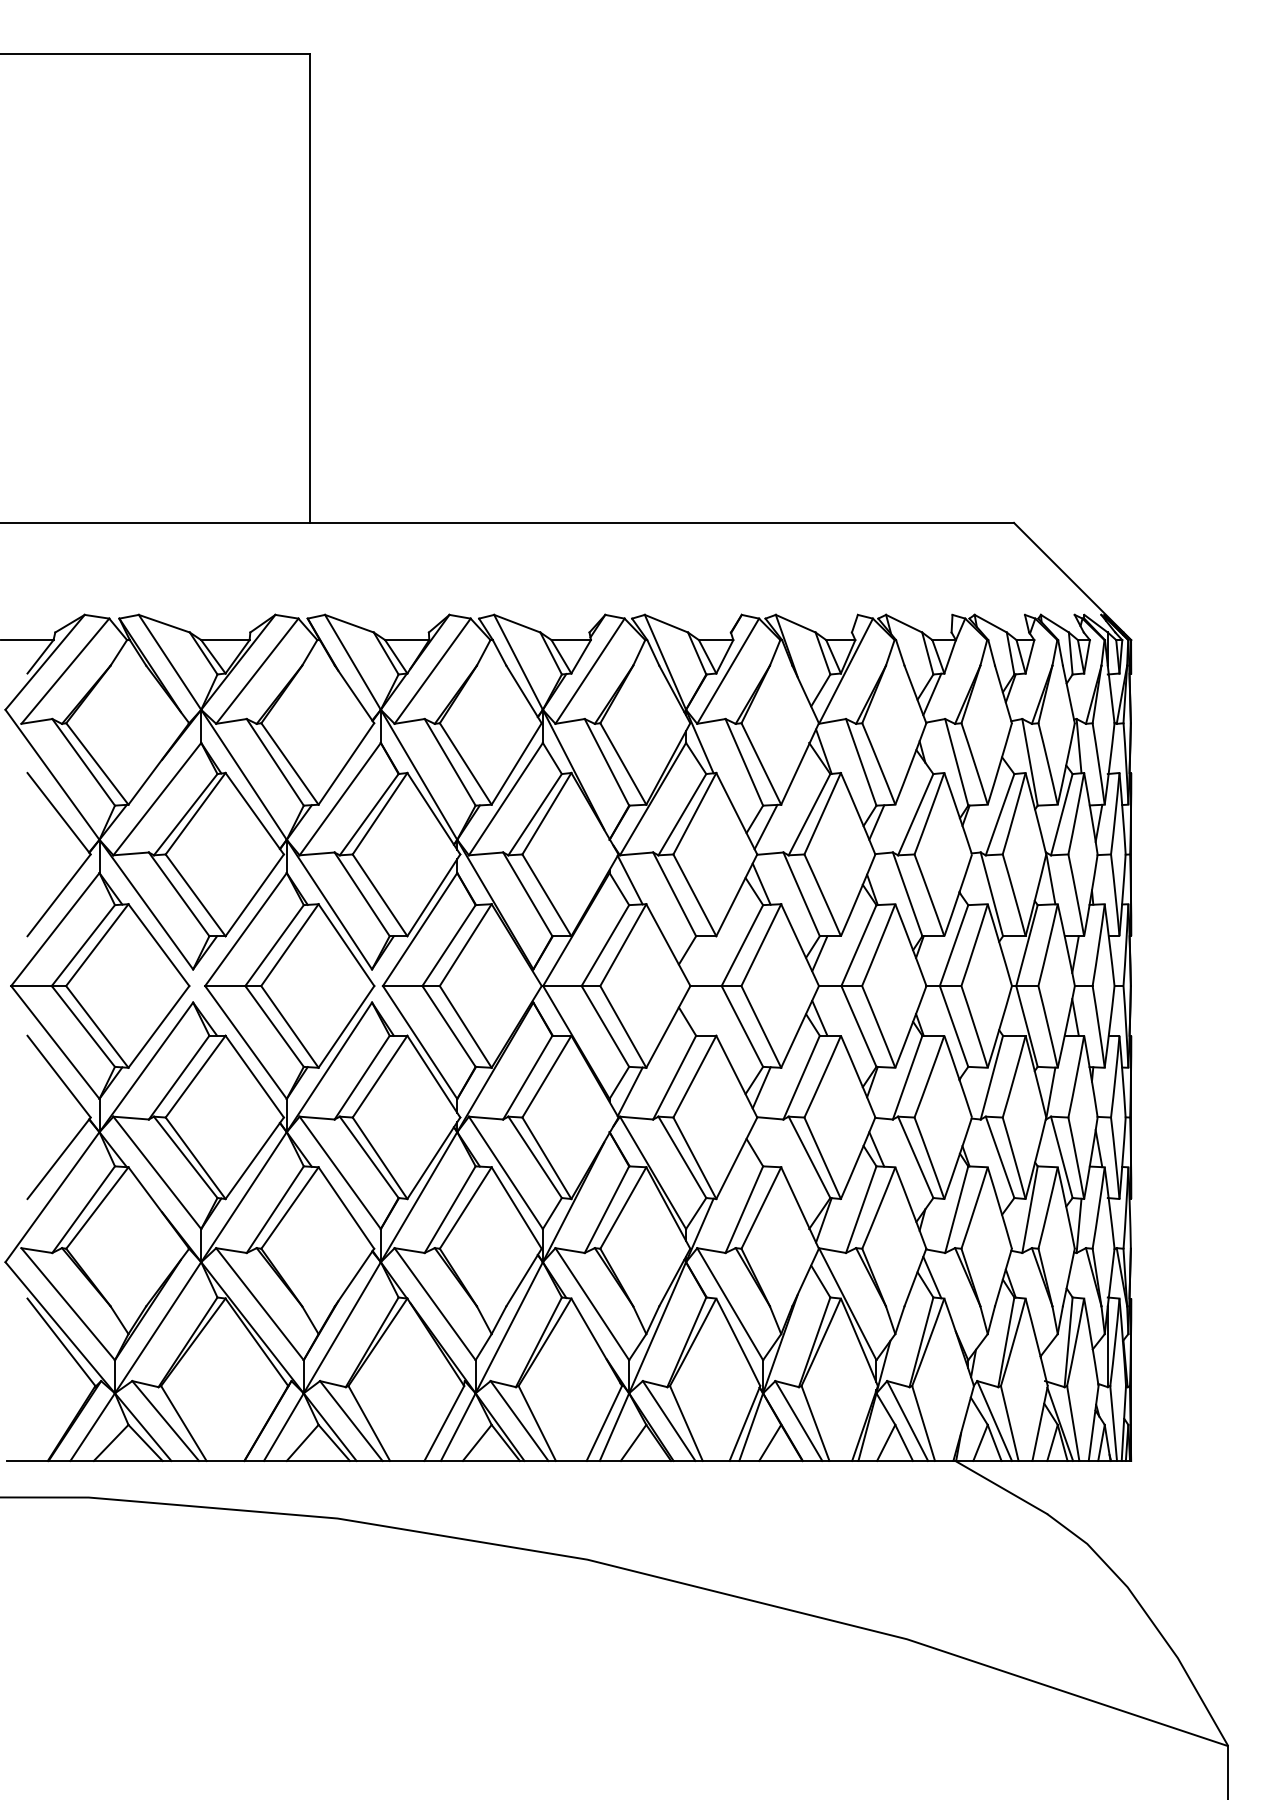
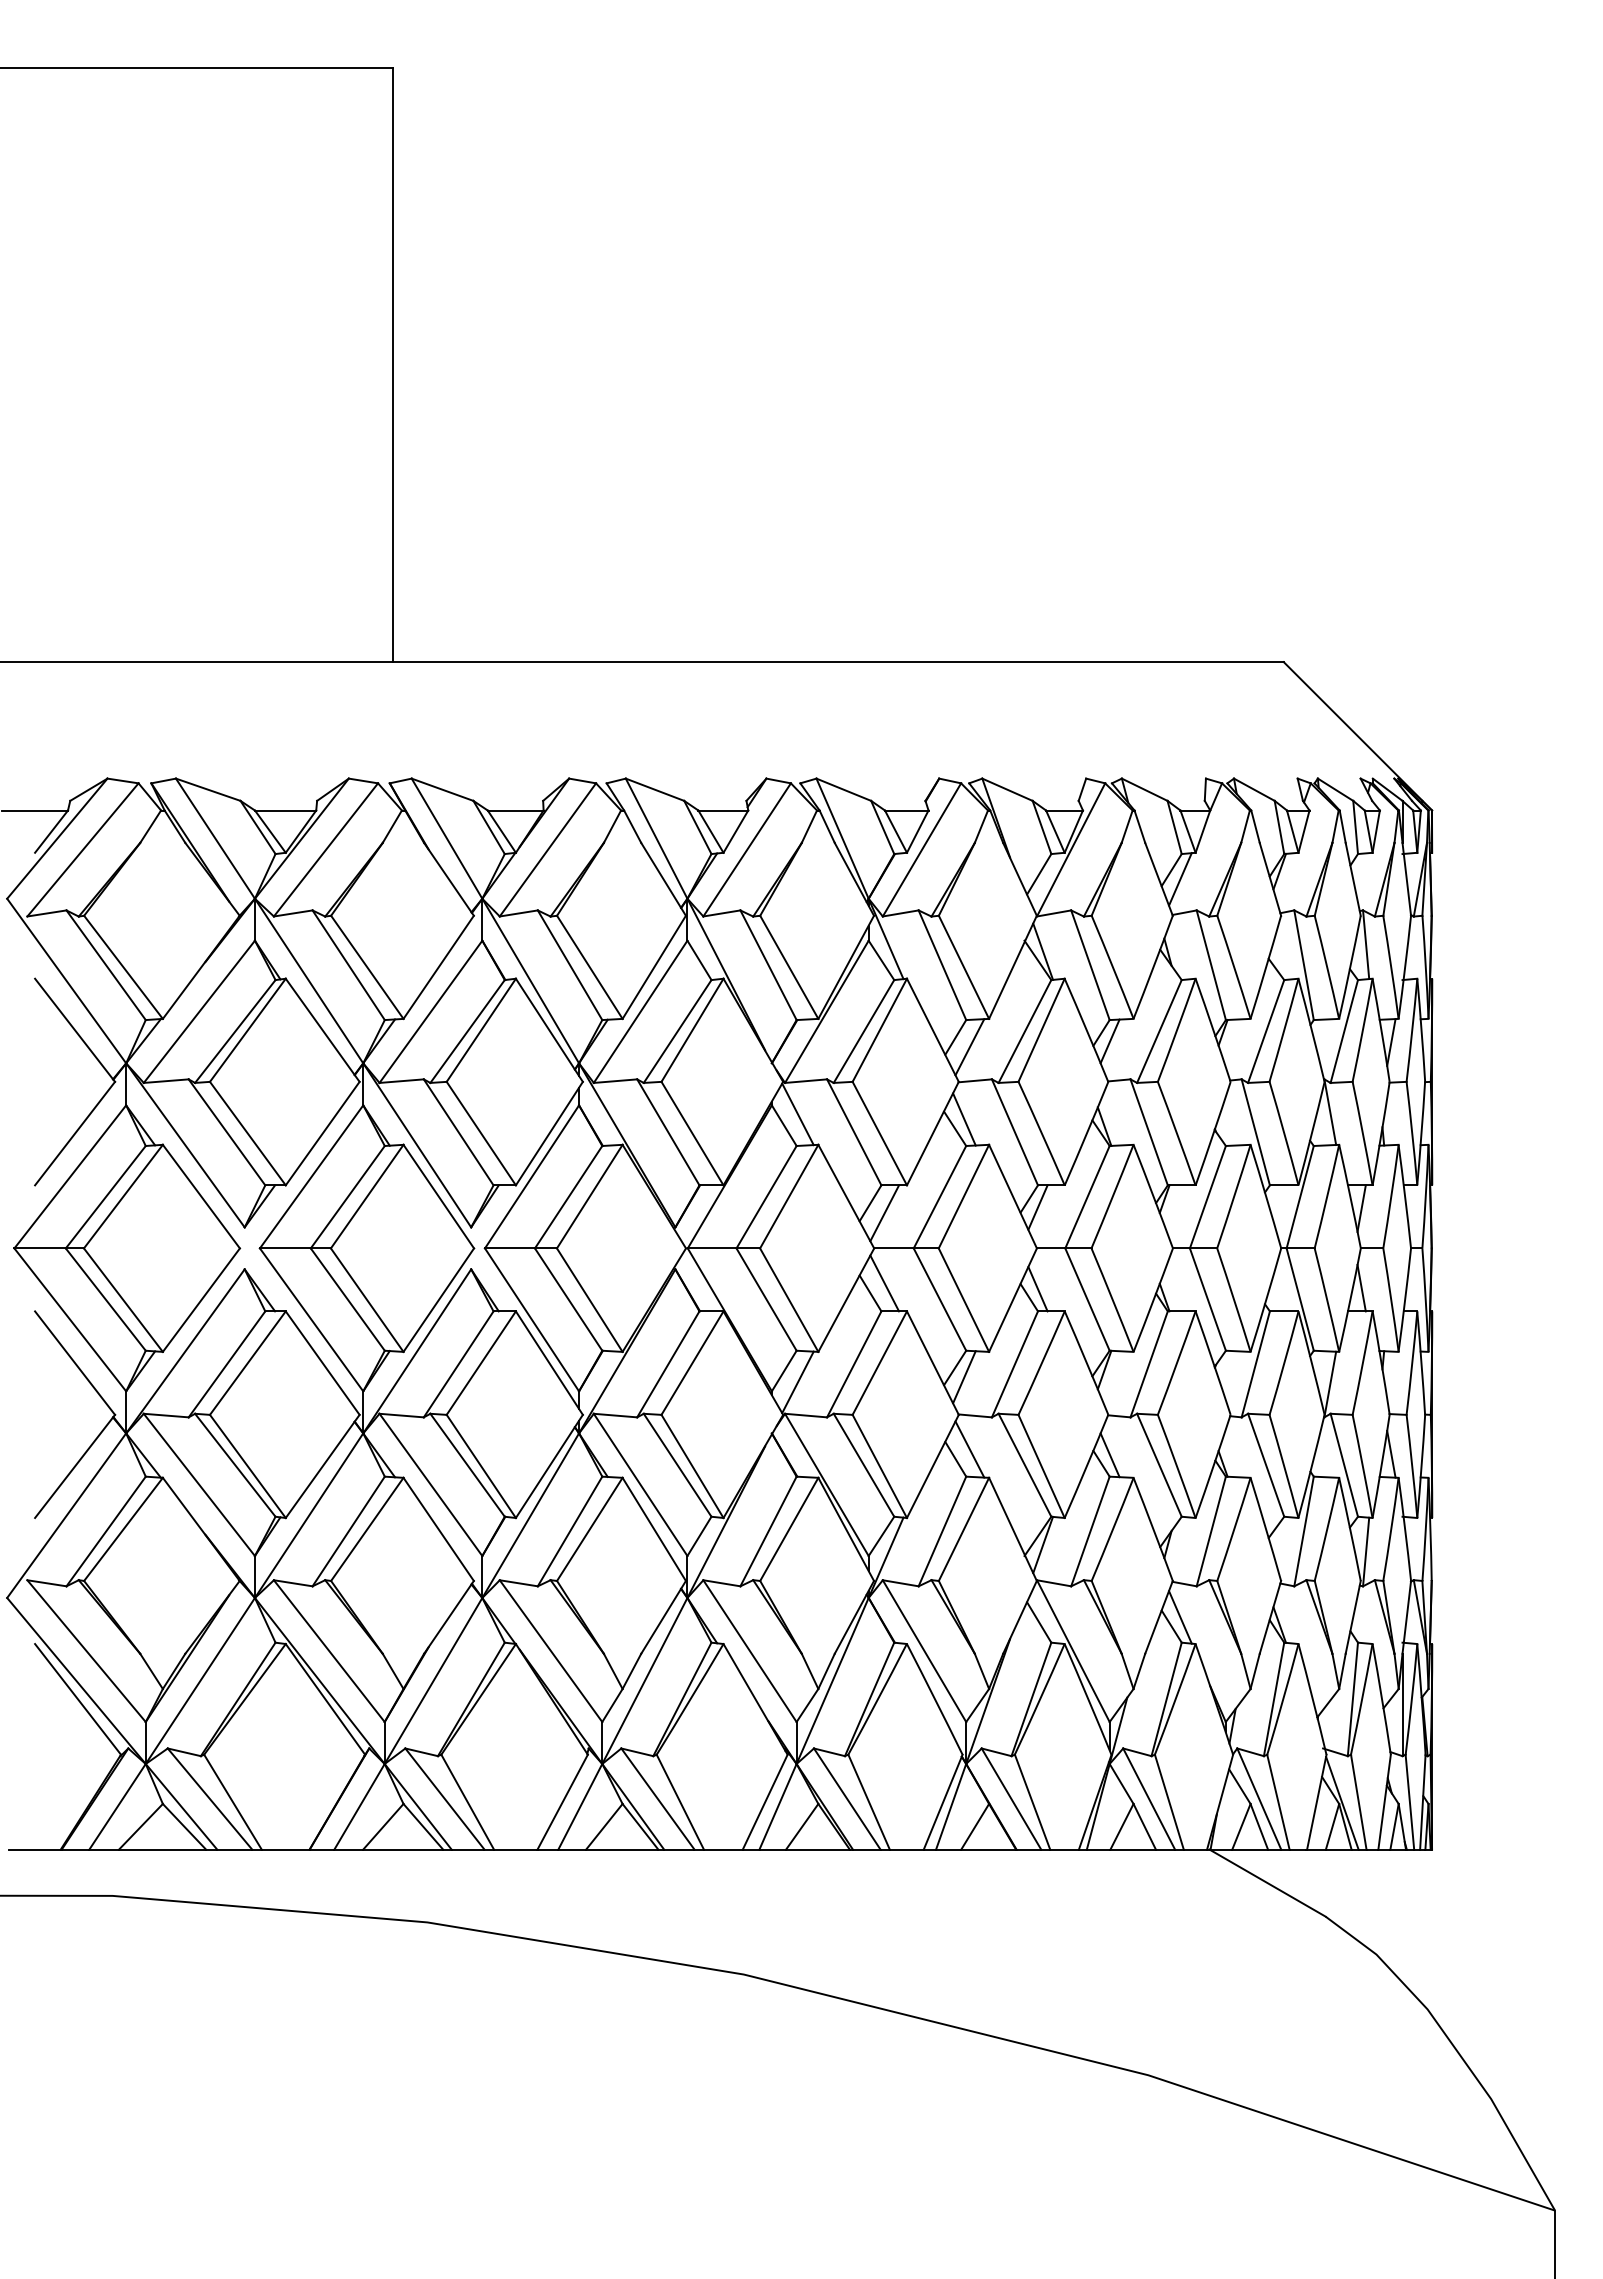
line: (698, 958) -> (884, 1213), added
line: (698, 1013) -> (884, 1283), added
line: (765, 1144) -> (969, 1449), added

